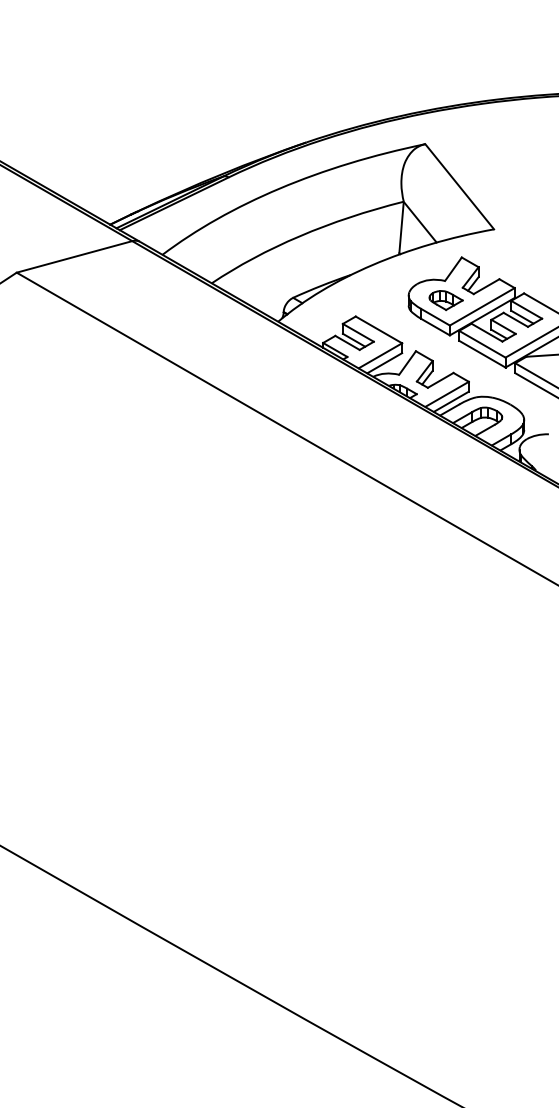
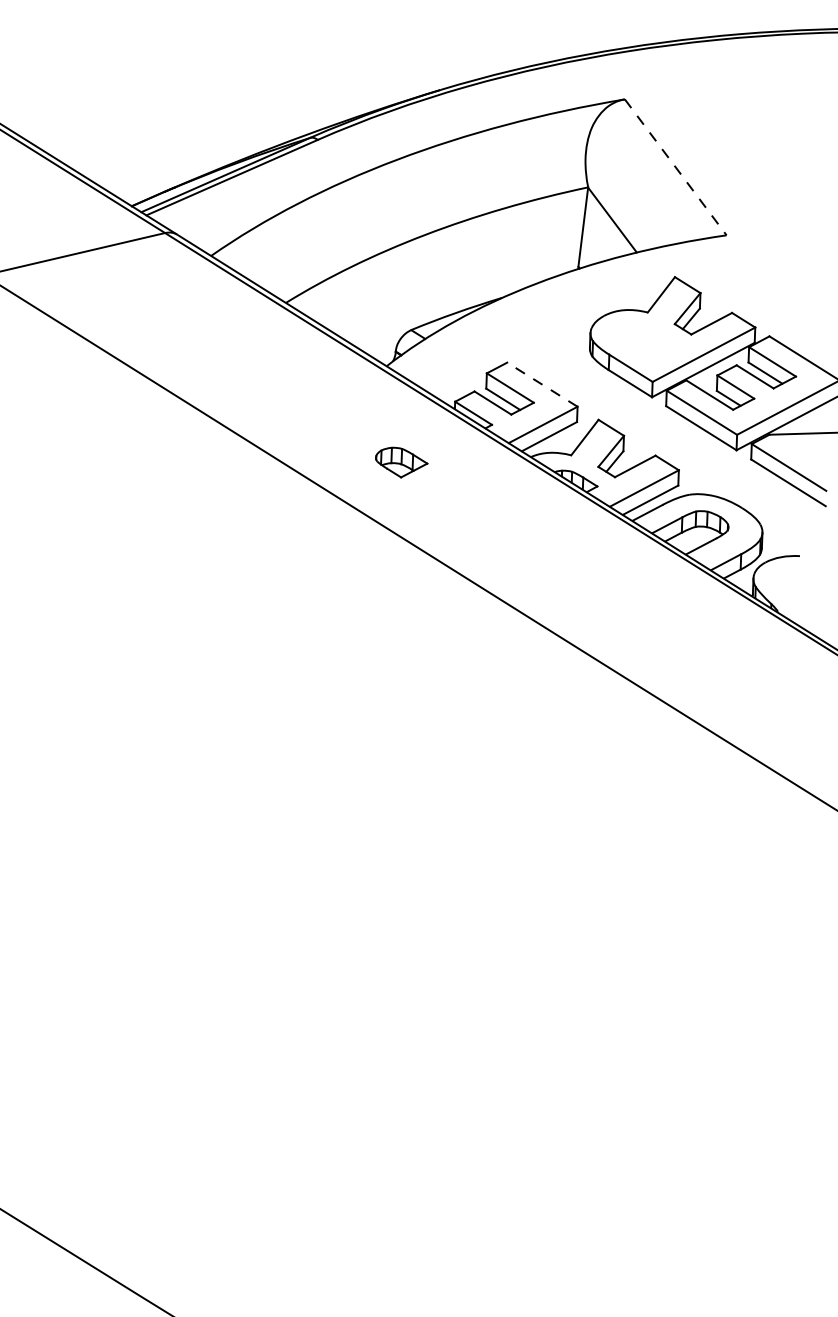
line: (459, 186) -> (675, 166), solid -> dashed
part: (445, 300) -> (400, 462), moved
line: (378, 329) -> (541, 384), solid -> dashed

